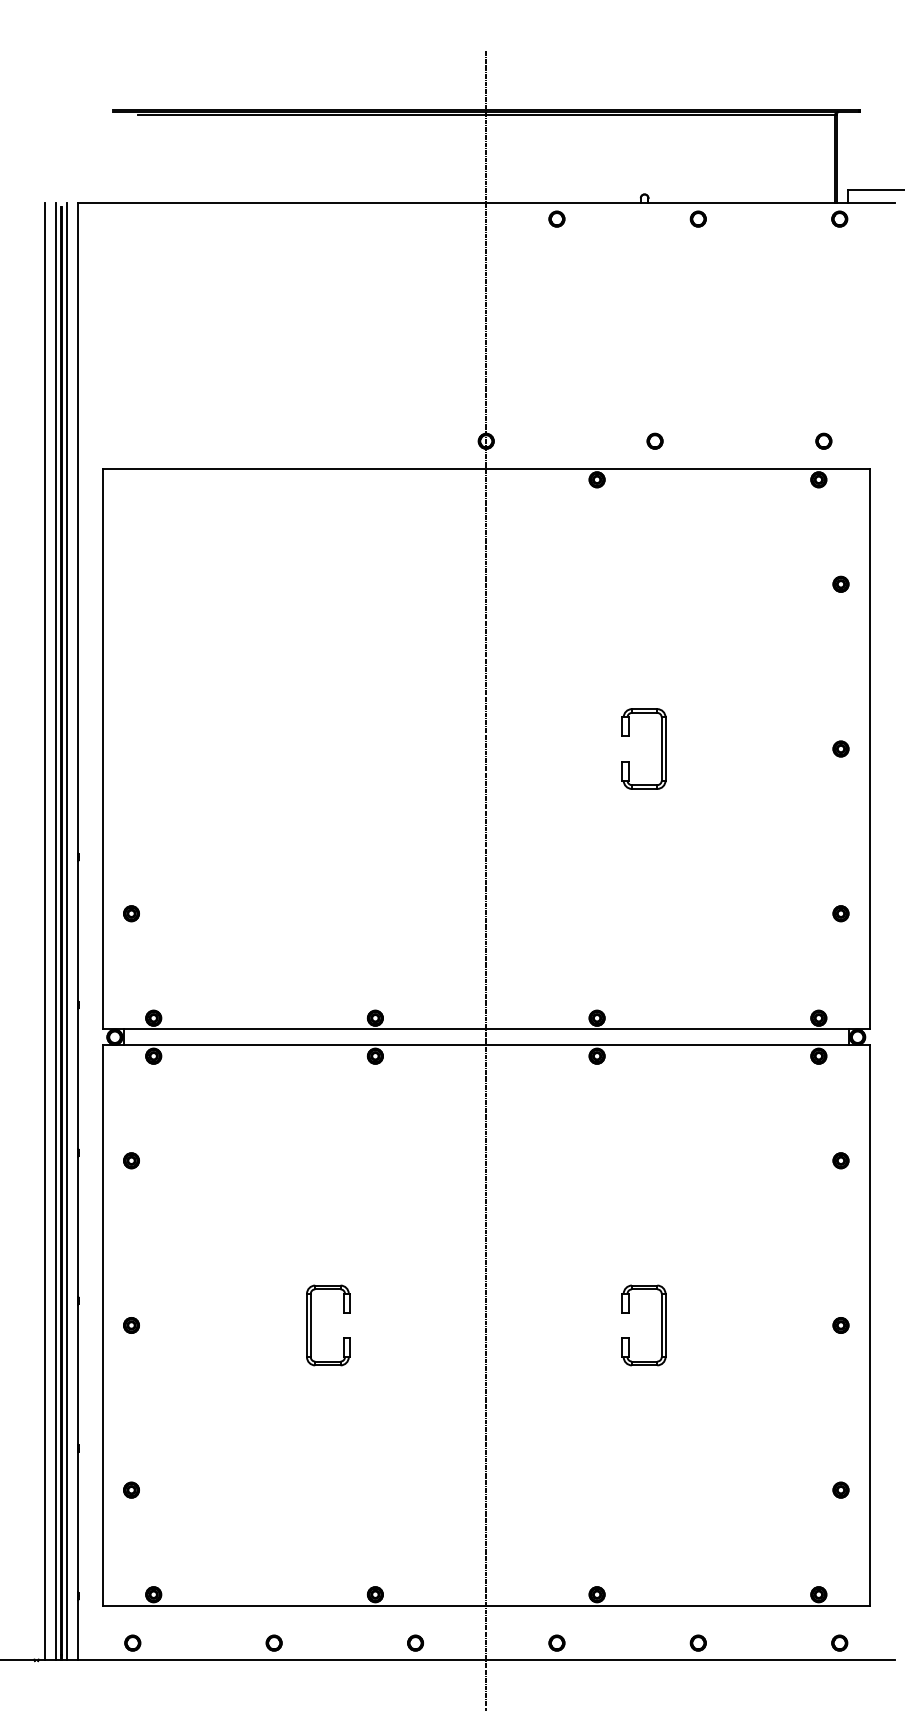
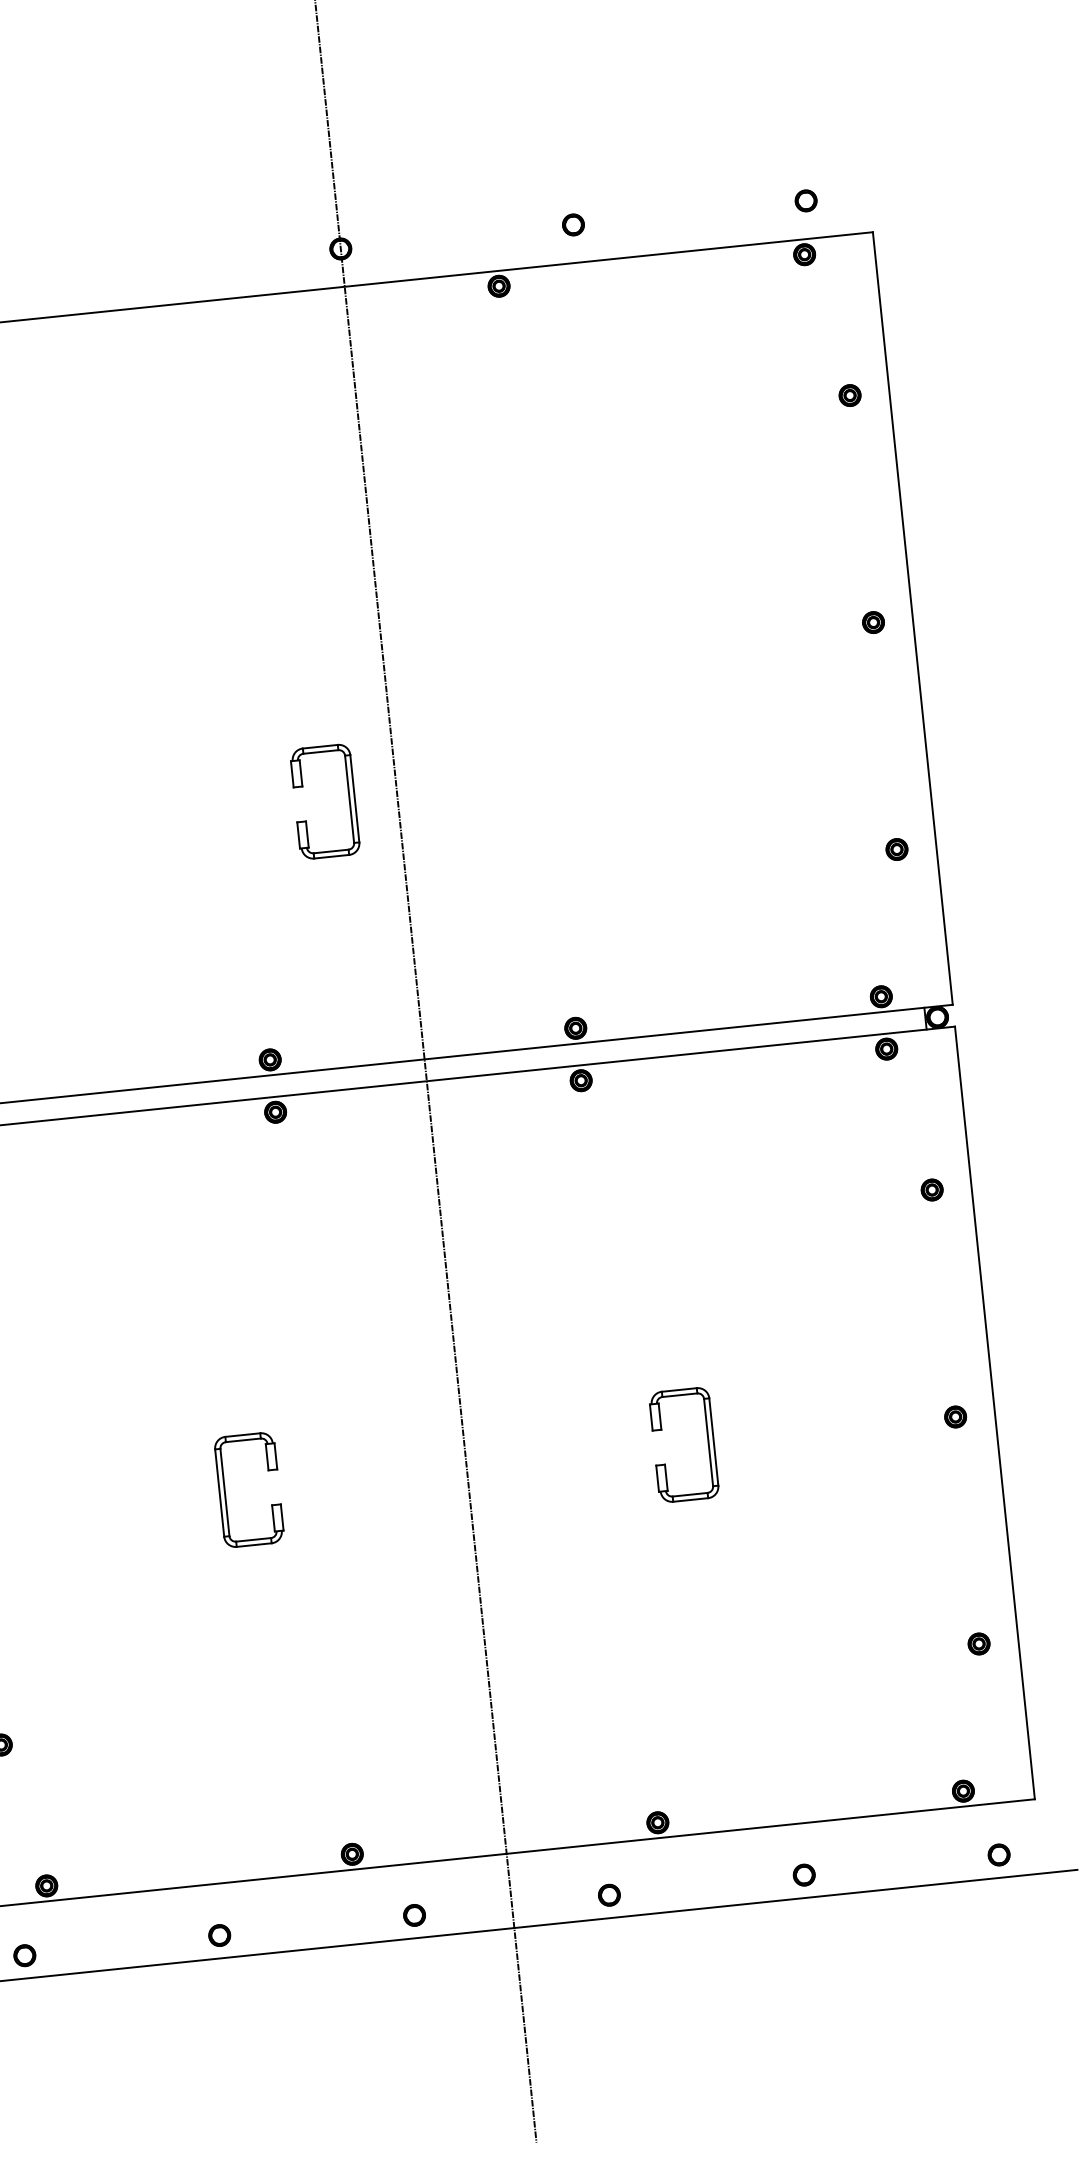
part: (661, 748) -> (349, 798), moved

